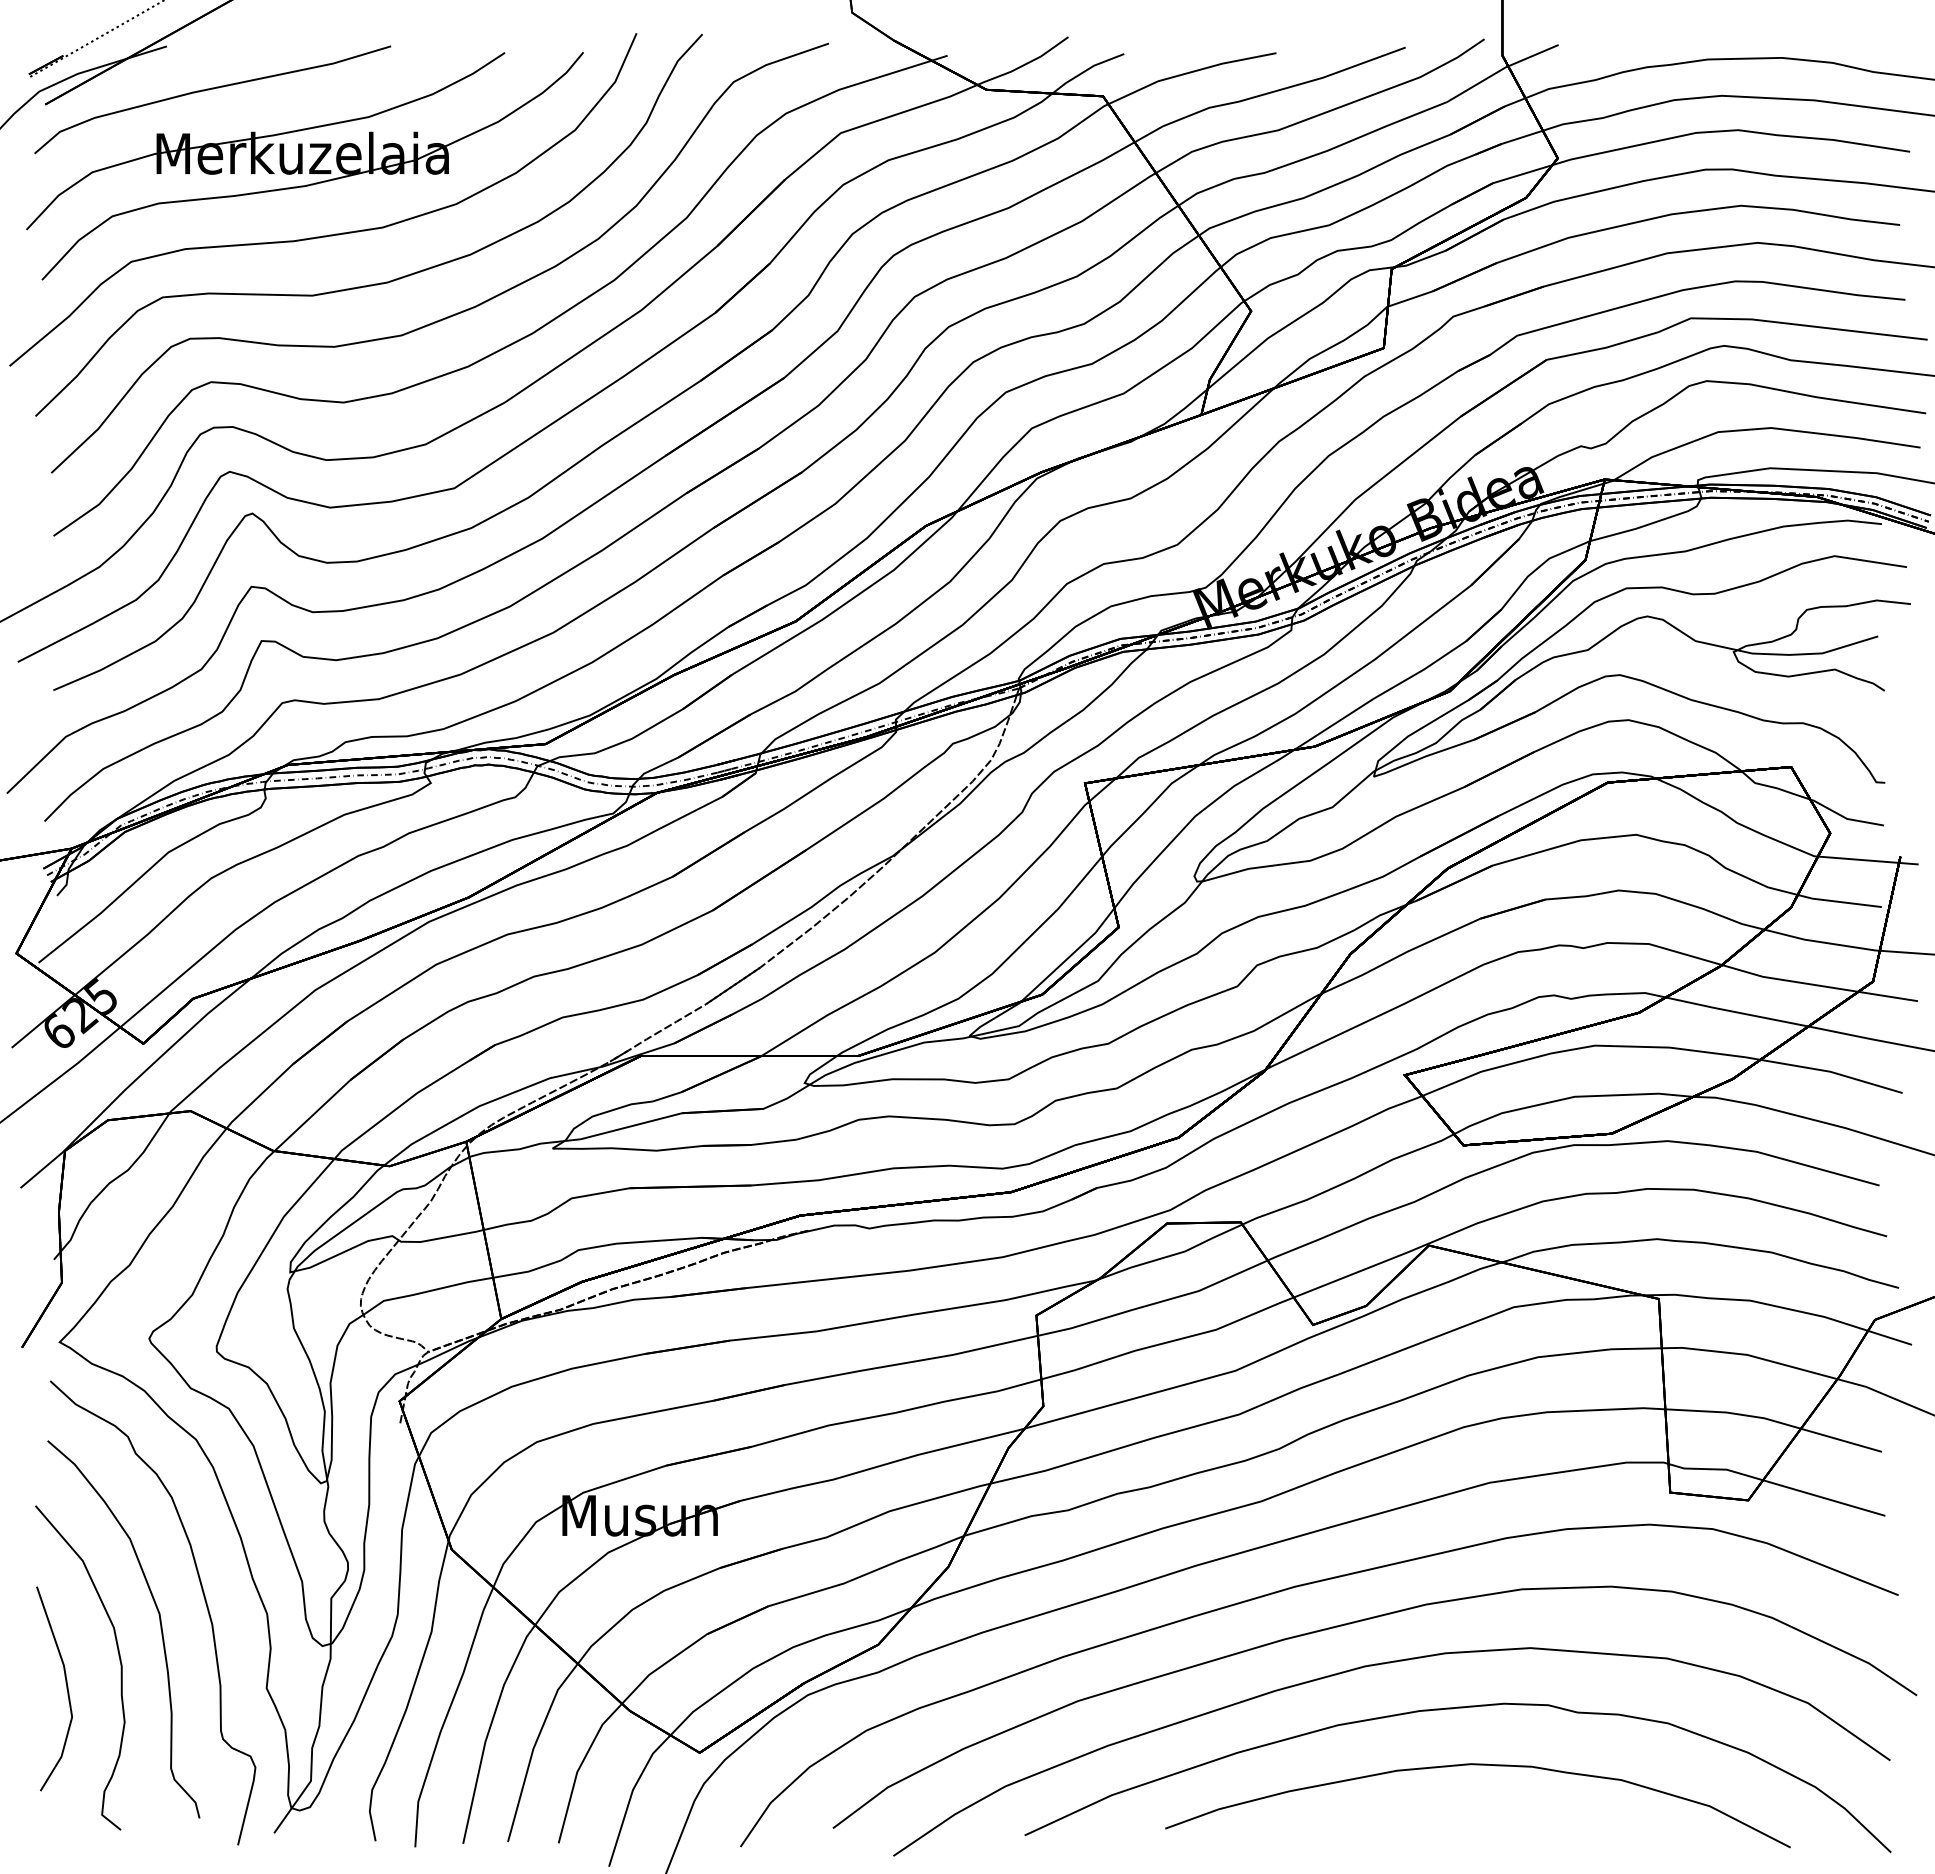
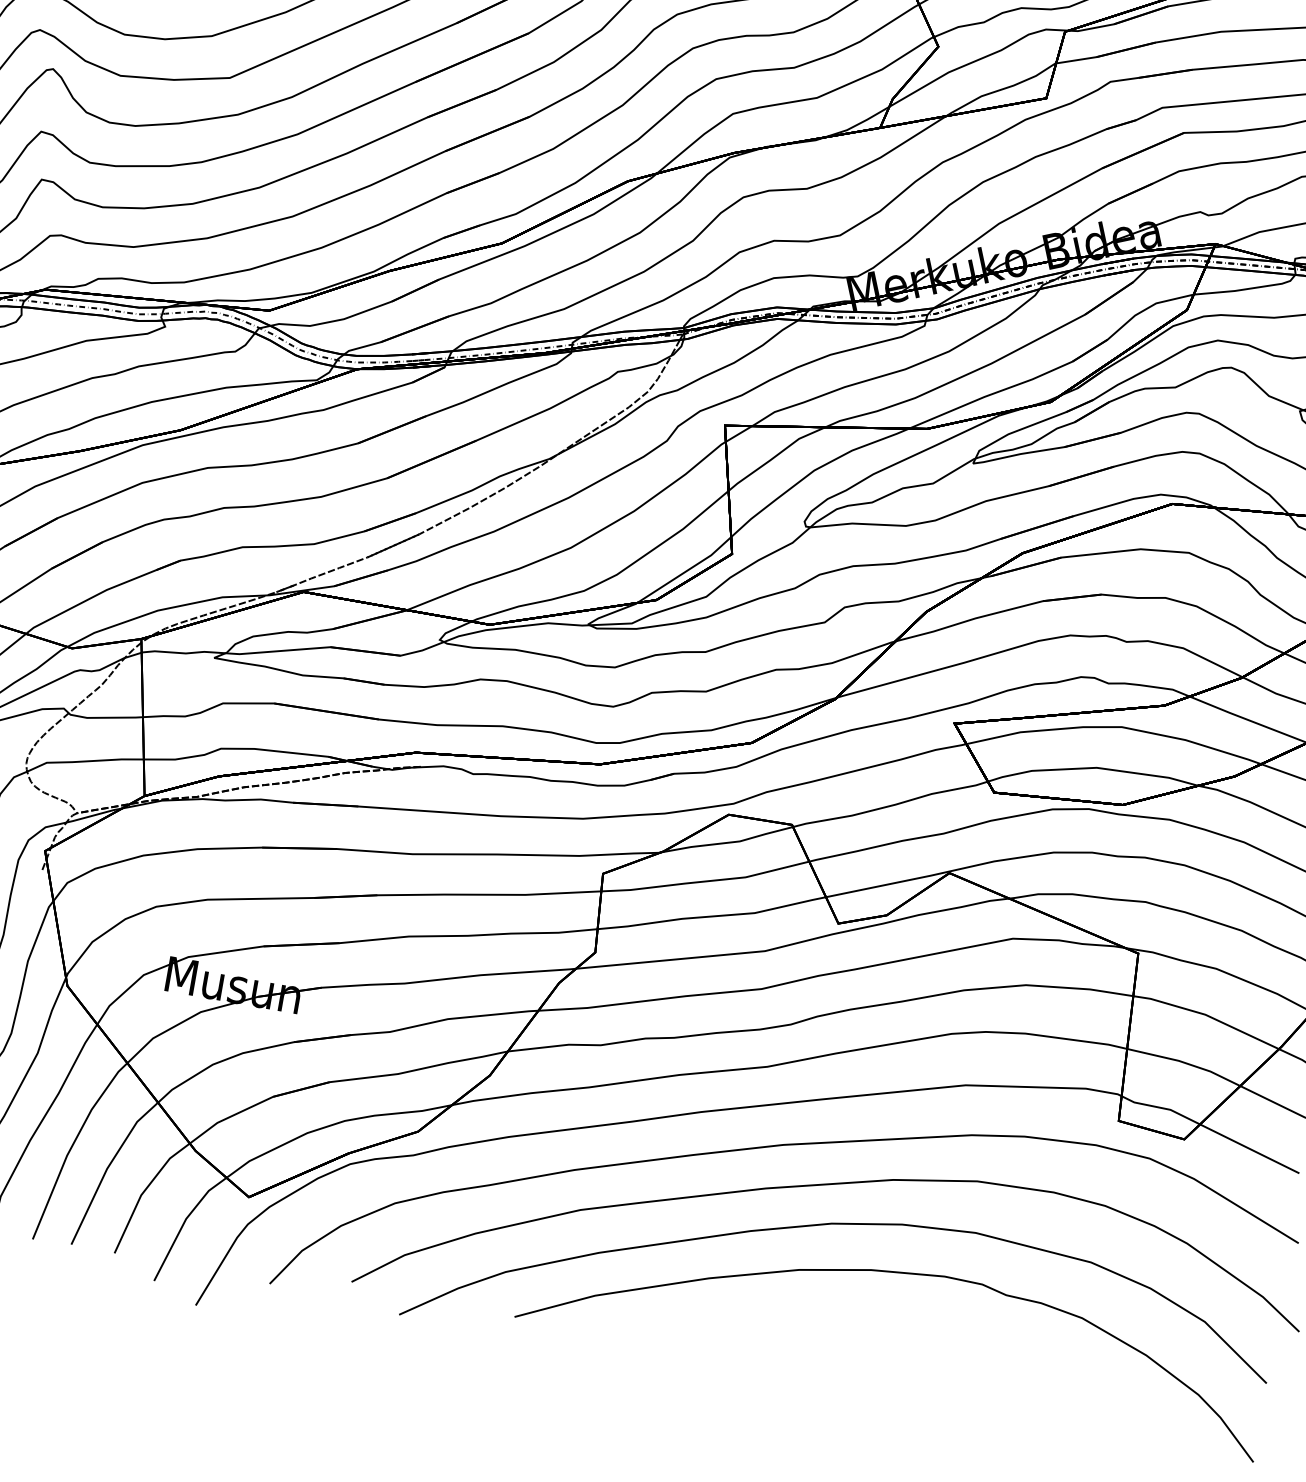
curve: (1477, 1765) -> (912, 1325), removed

